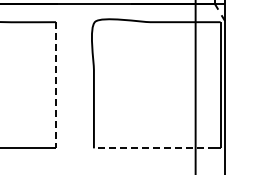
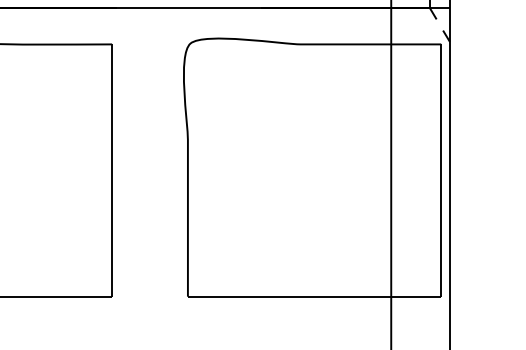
line: (56, 85) -> (113, 171), dashed -> solid
line: (153, 148) -> (306, 296), dashed -> solid

